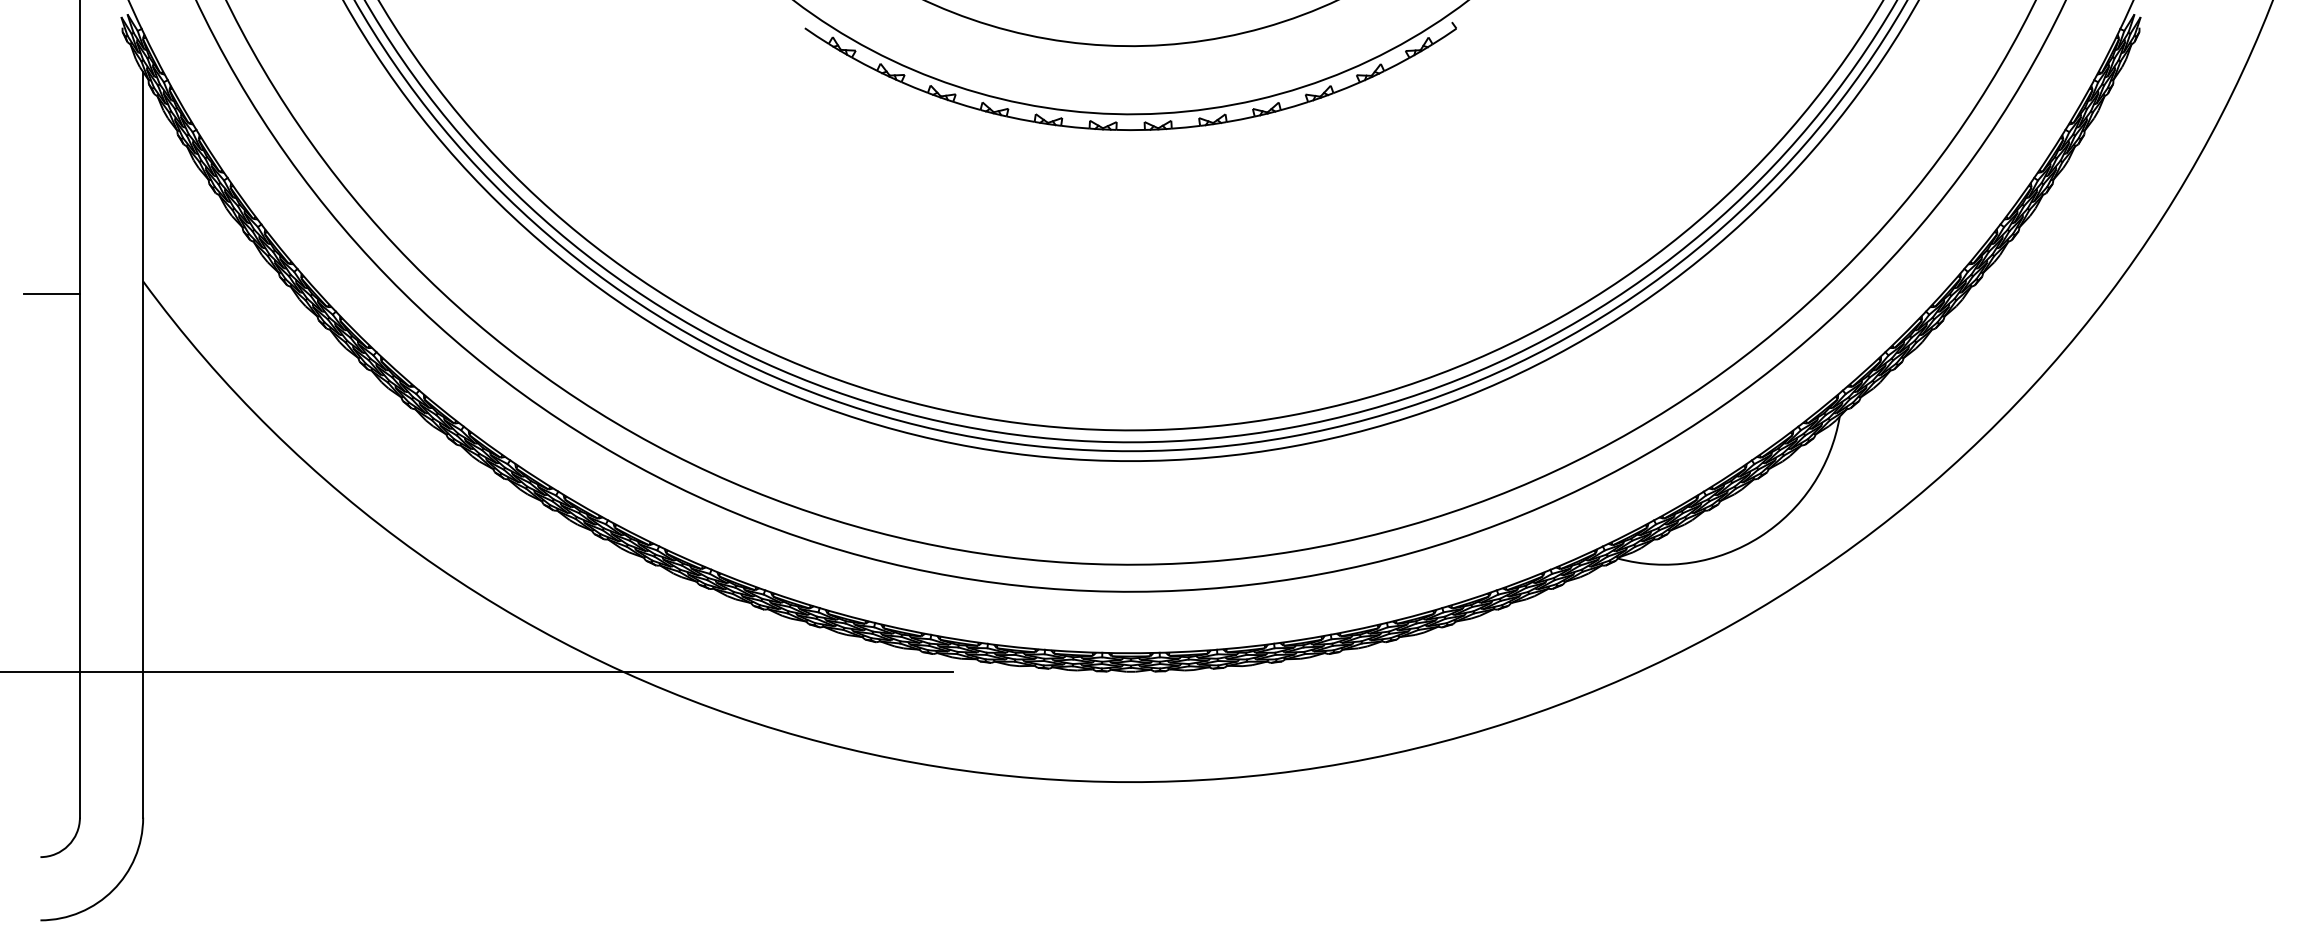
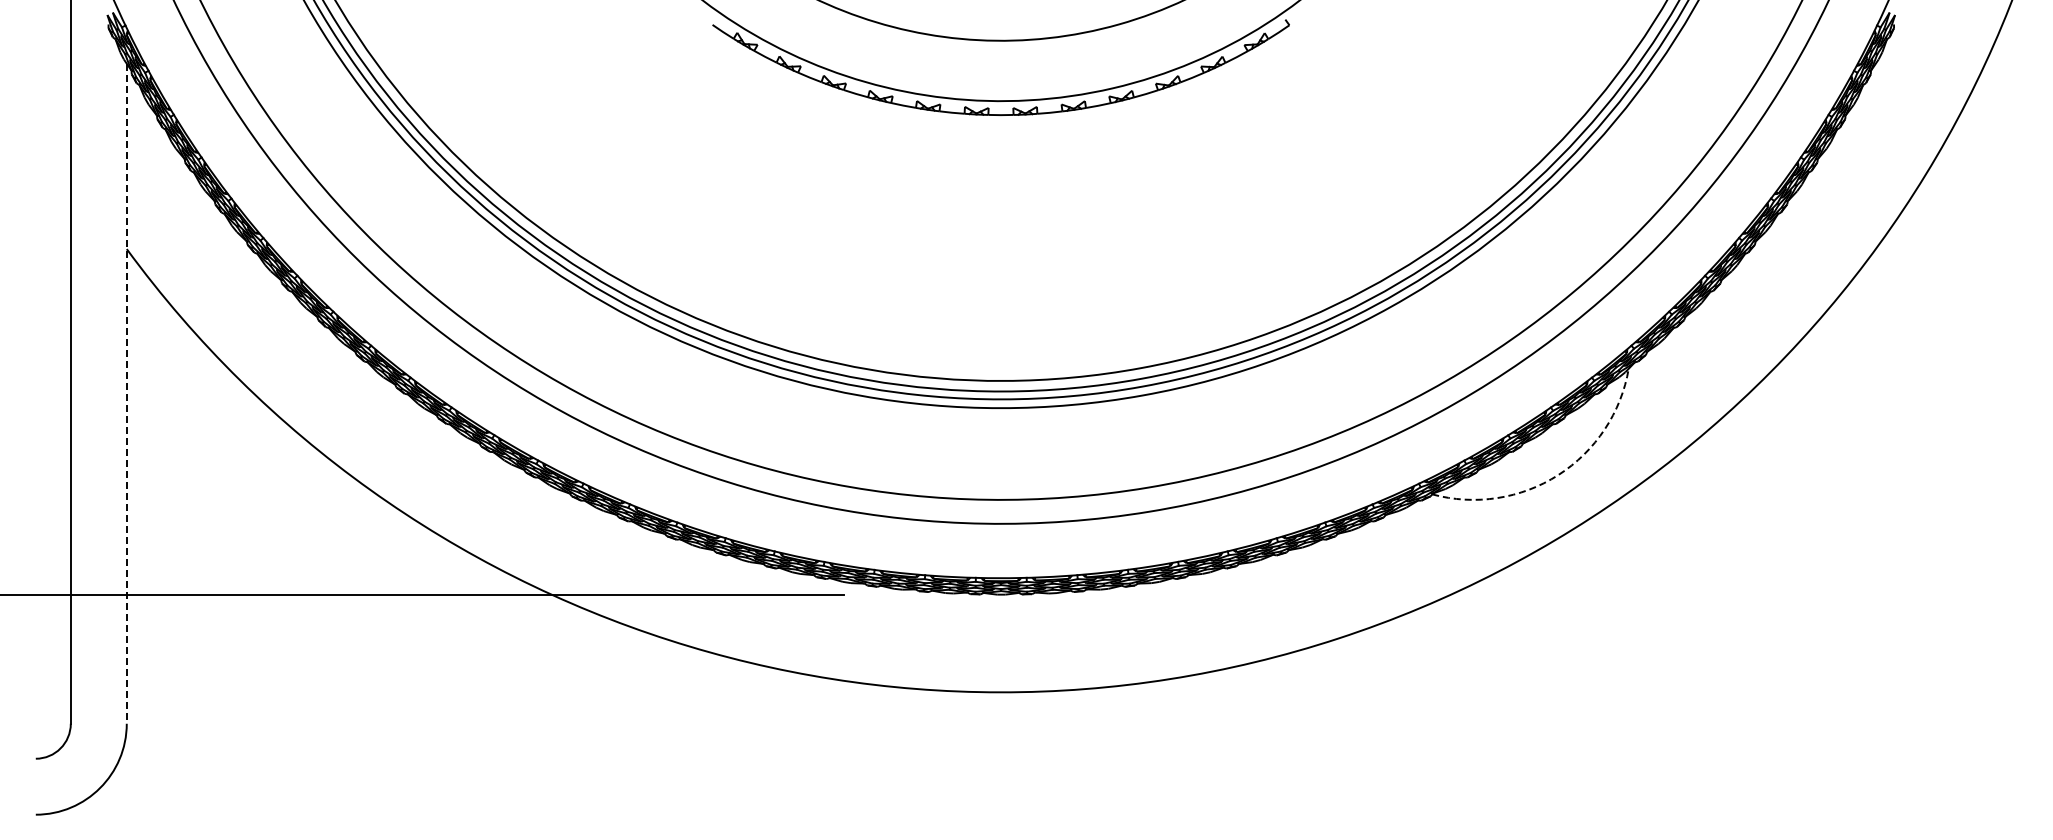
line: (51, 294) -> (45, 260), removed
line: (142, 445) -> (126, 394), solid -> dashed
arc: (1760, 537) -> (1558, 475), solid -> dashed

